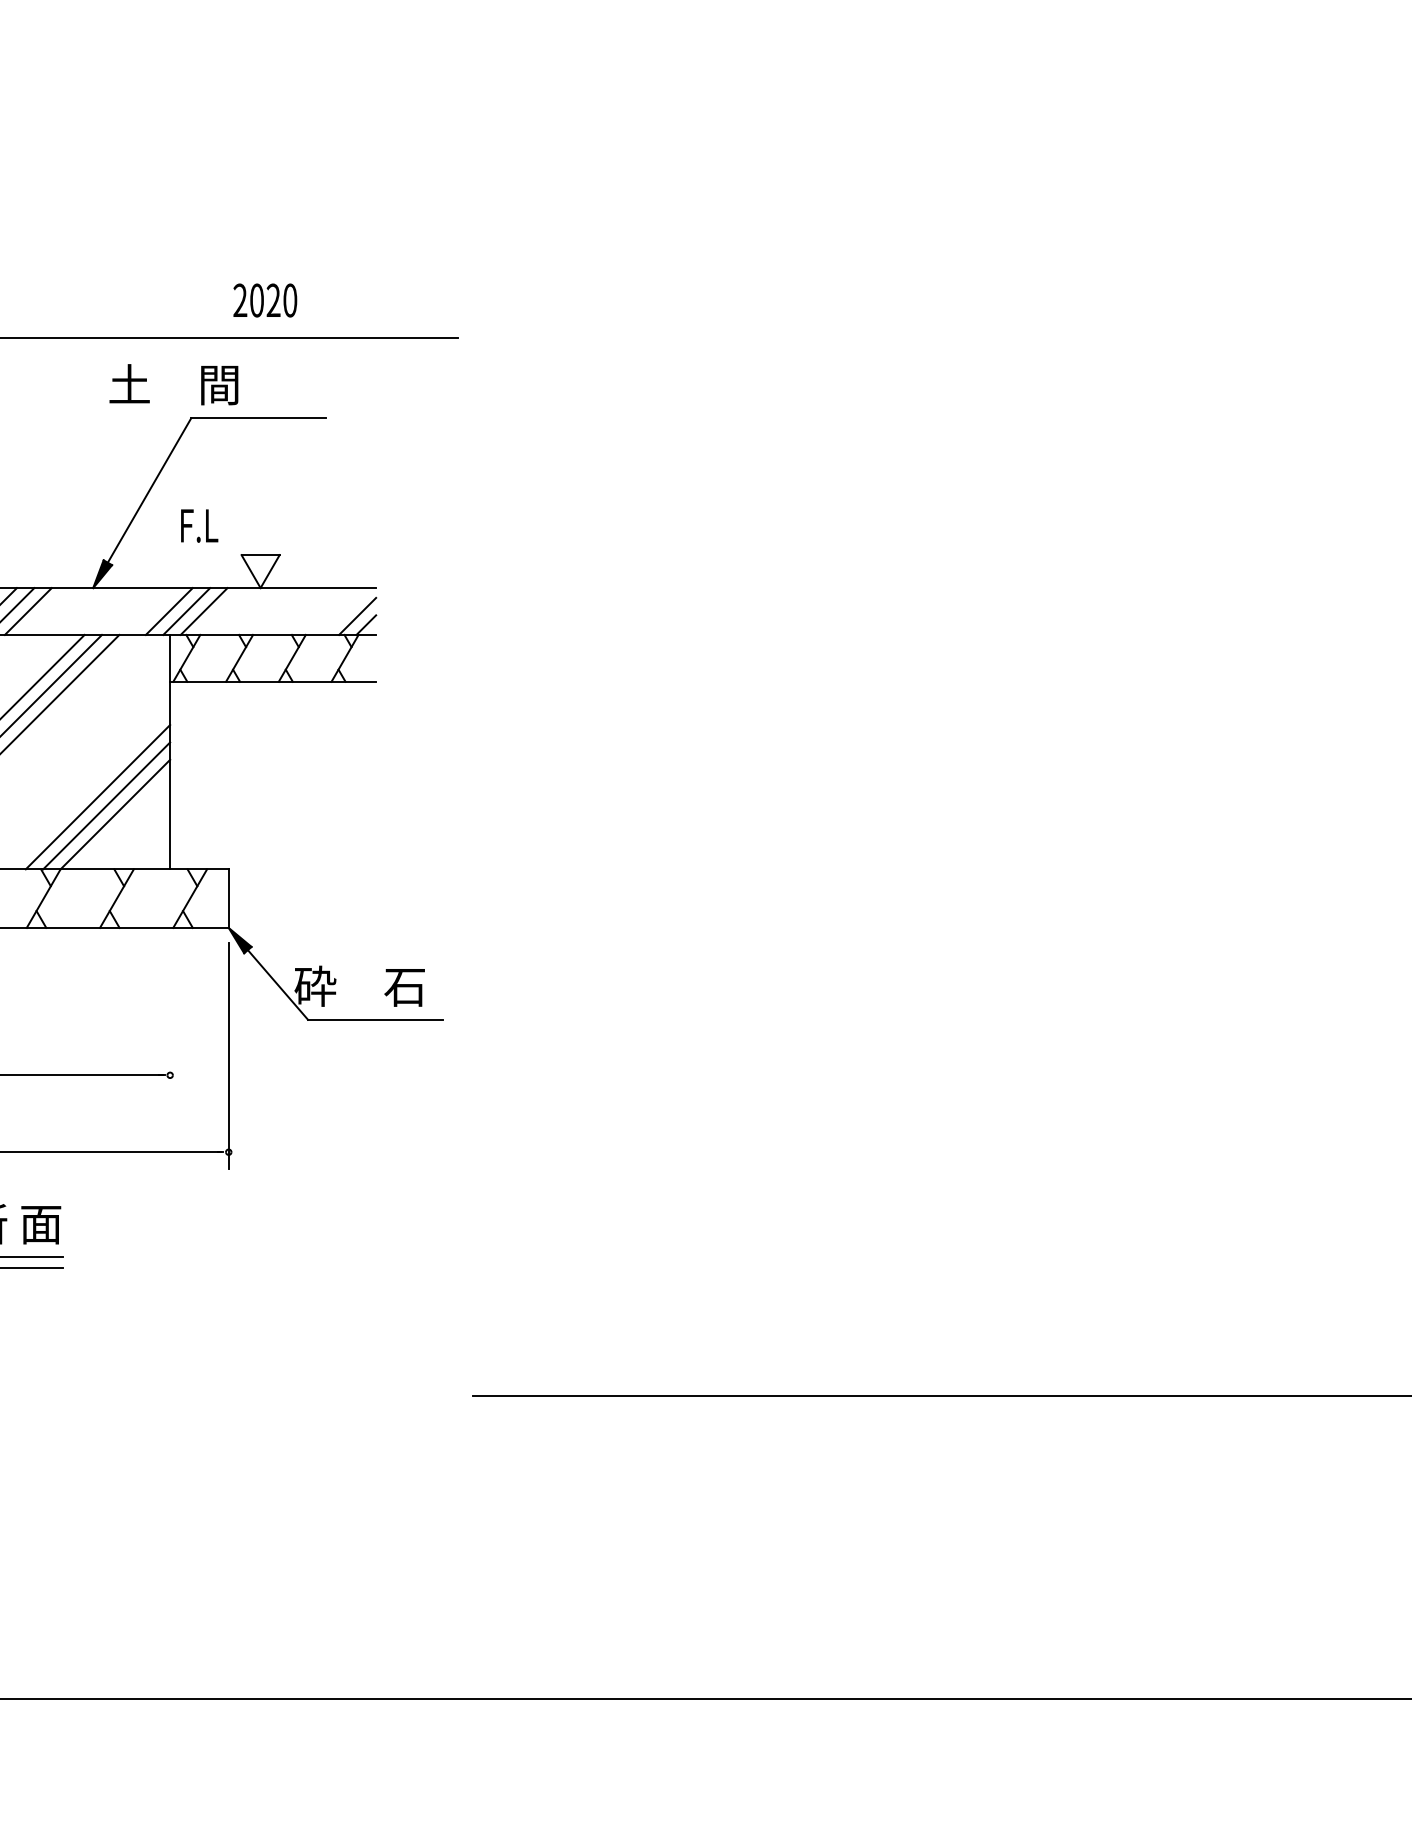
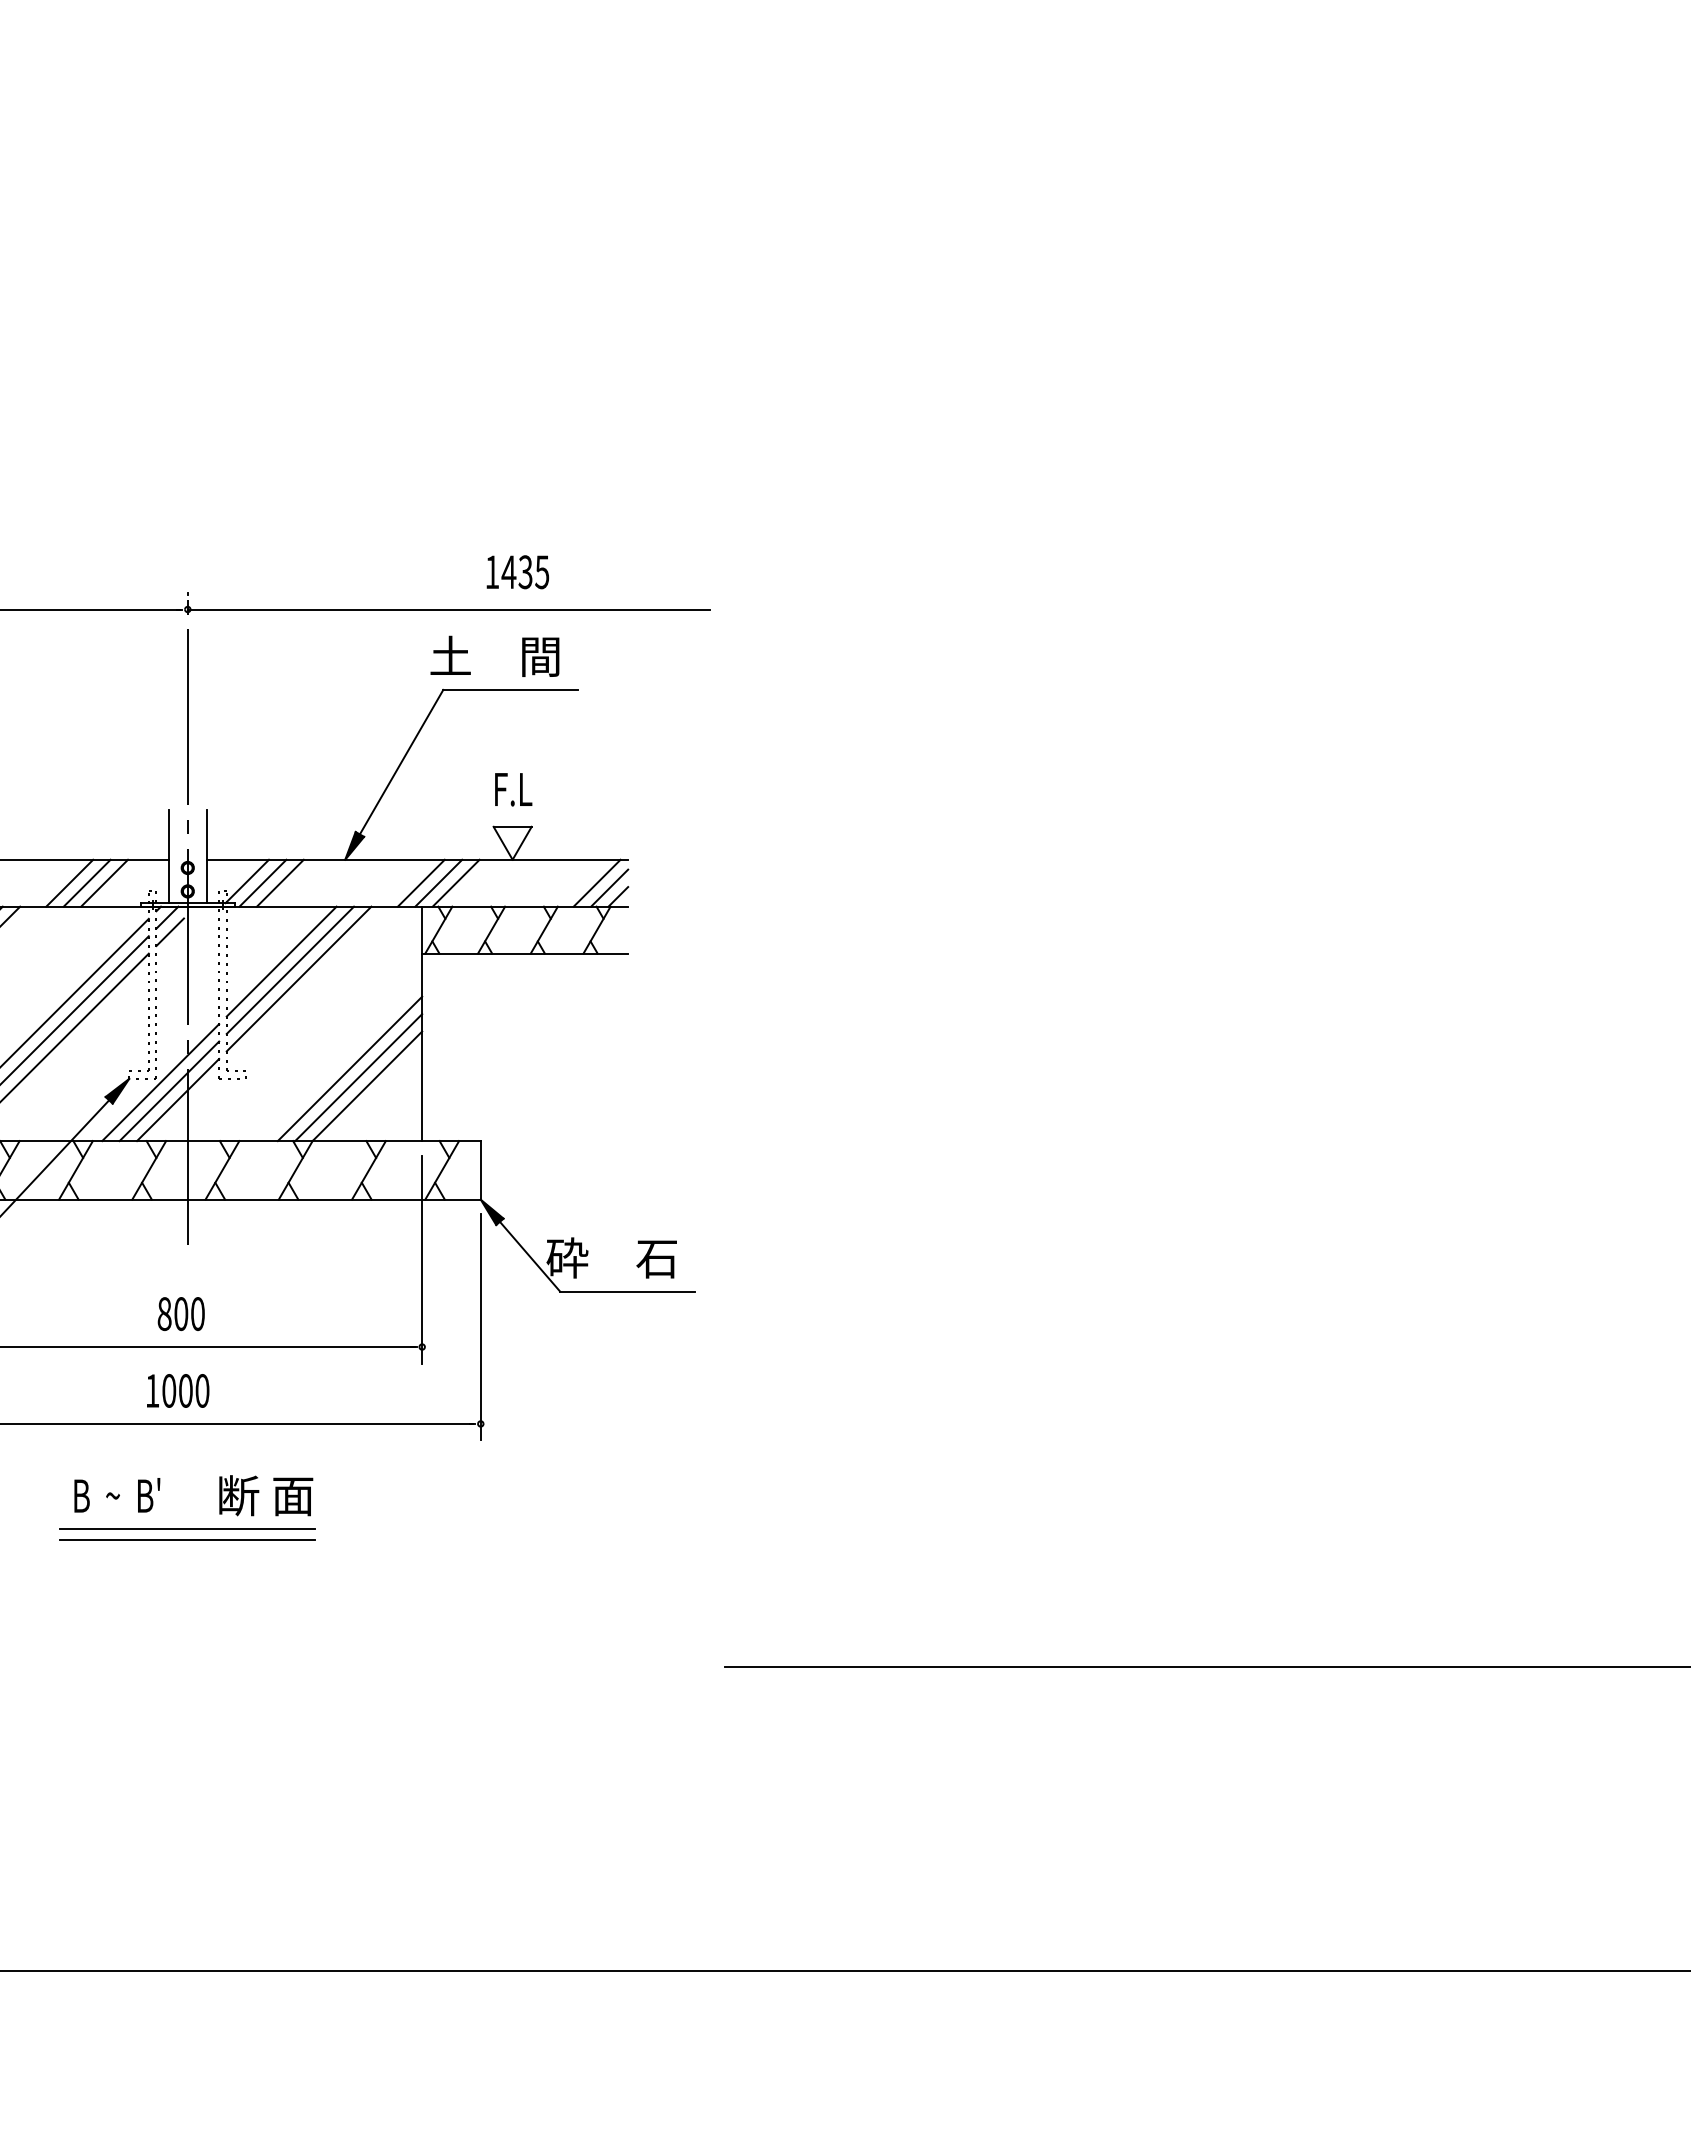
text: (265, 300) -> (517, 572), 2020 -> 1435
text: (173, 383) -> (494, 655), moved
text: (199, 525) -> (513, 789), moved
line: (344, 610) -> (596, 882), added
line: (170, 987) -> (422, 1259), added

